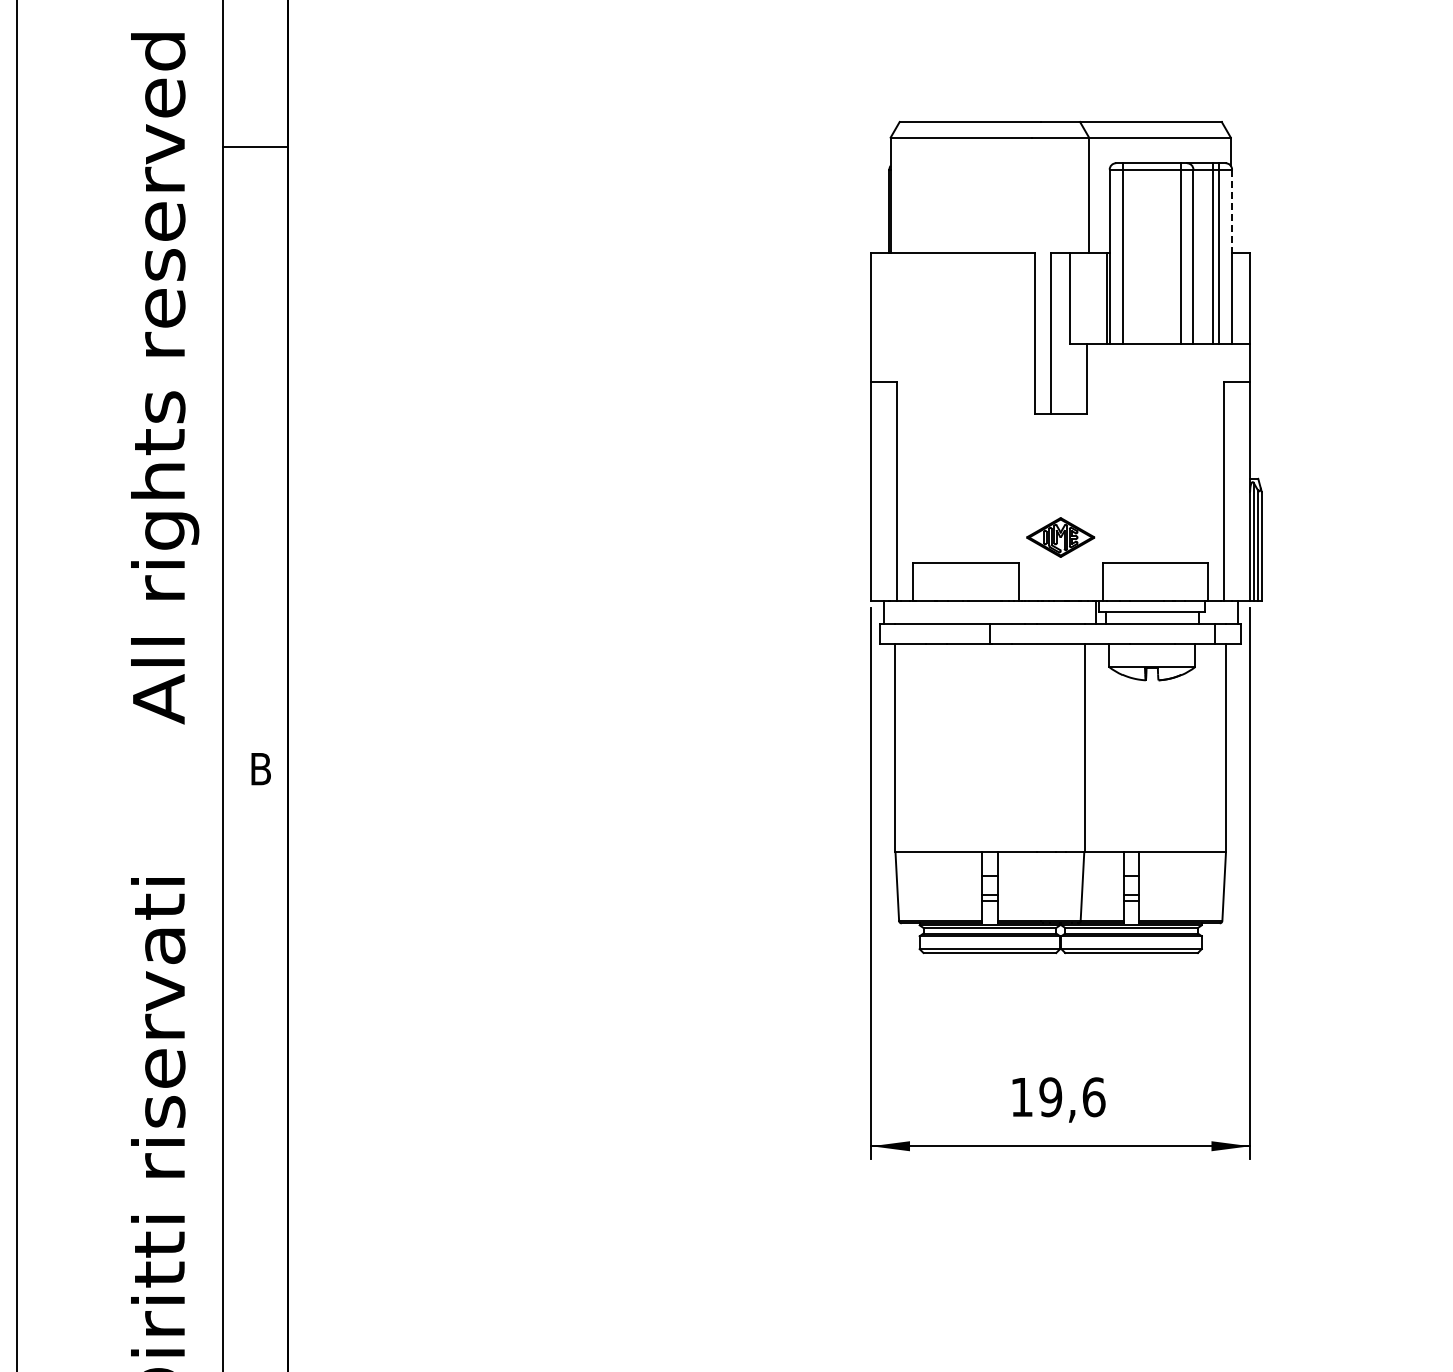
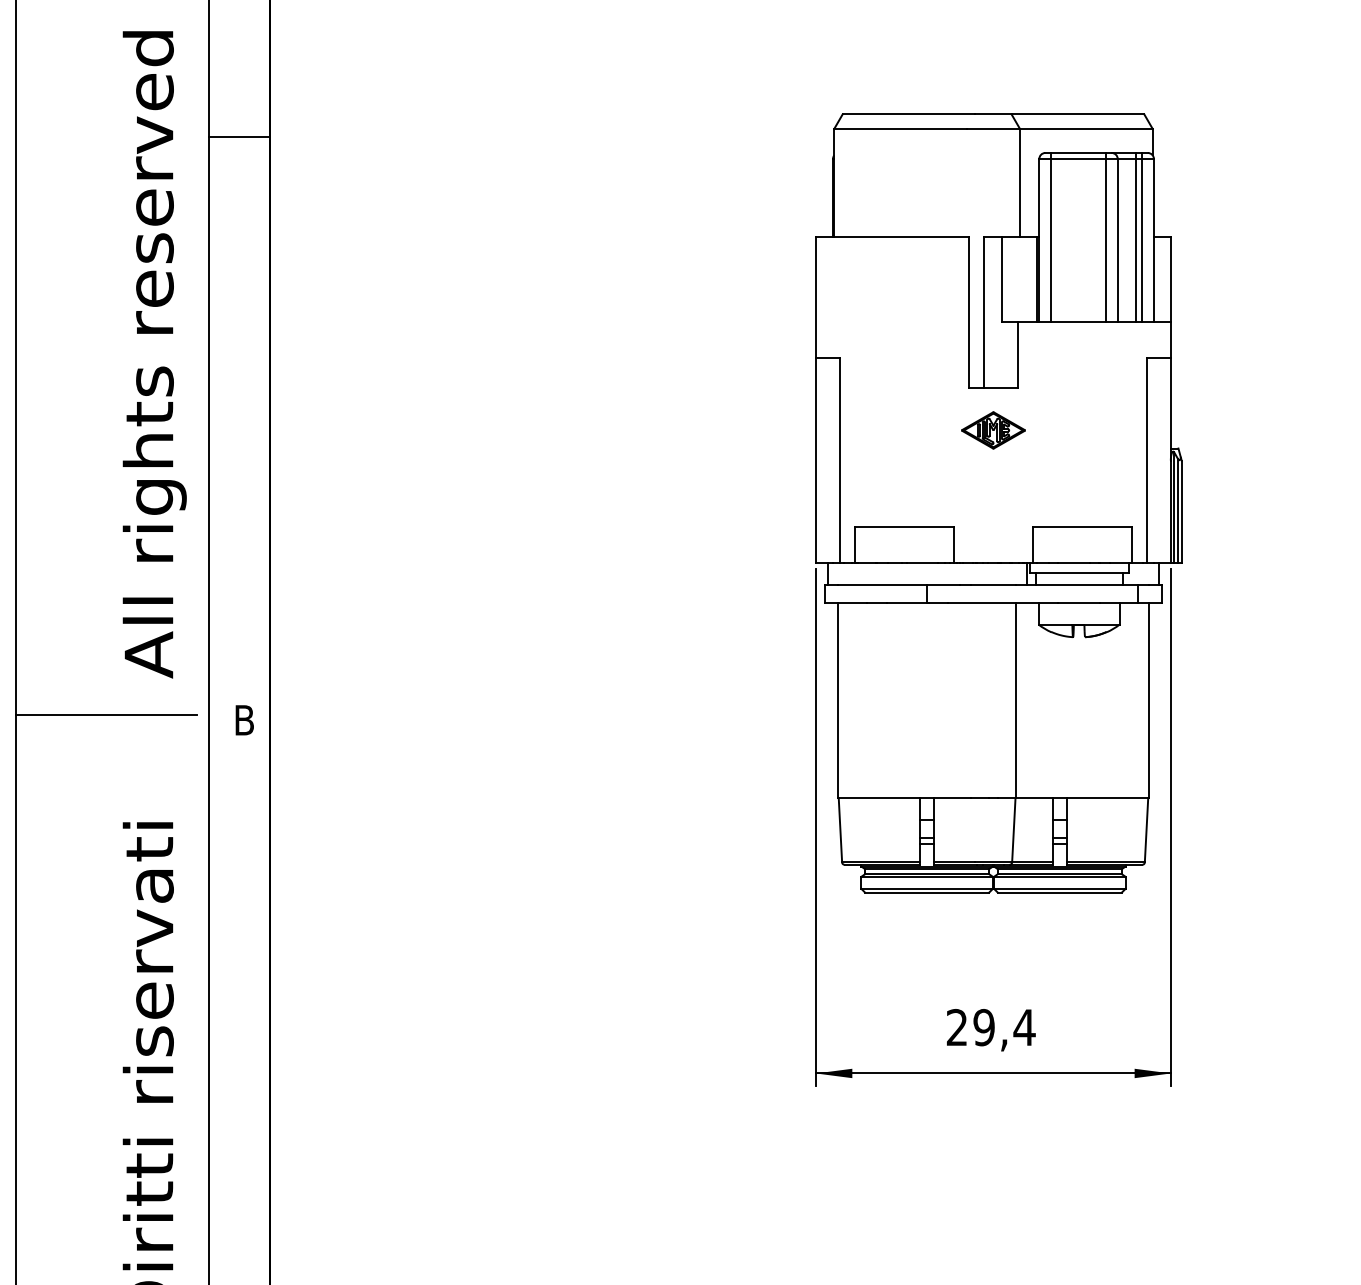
line: (1232, 211) -> (1154, 198), dashed -> solid
part: (1060, 537) -> (993, 430), moved
line: (113, 762) -> (106, 714), added
text: (1058, 1097) -> (991, 1027), 19,6 -> 29,4

